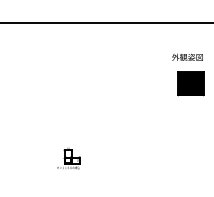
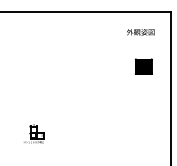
text: (187, 56) -> (140, 31), moved
part: (190, 83) -> (143, 66), size x0.7

